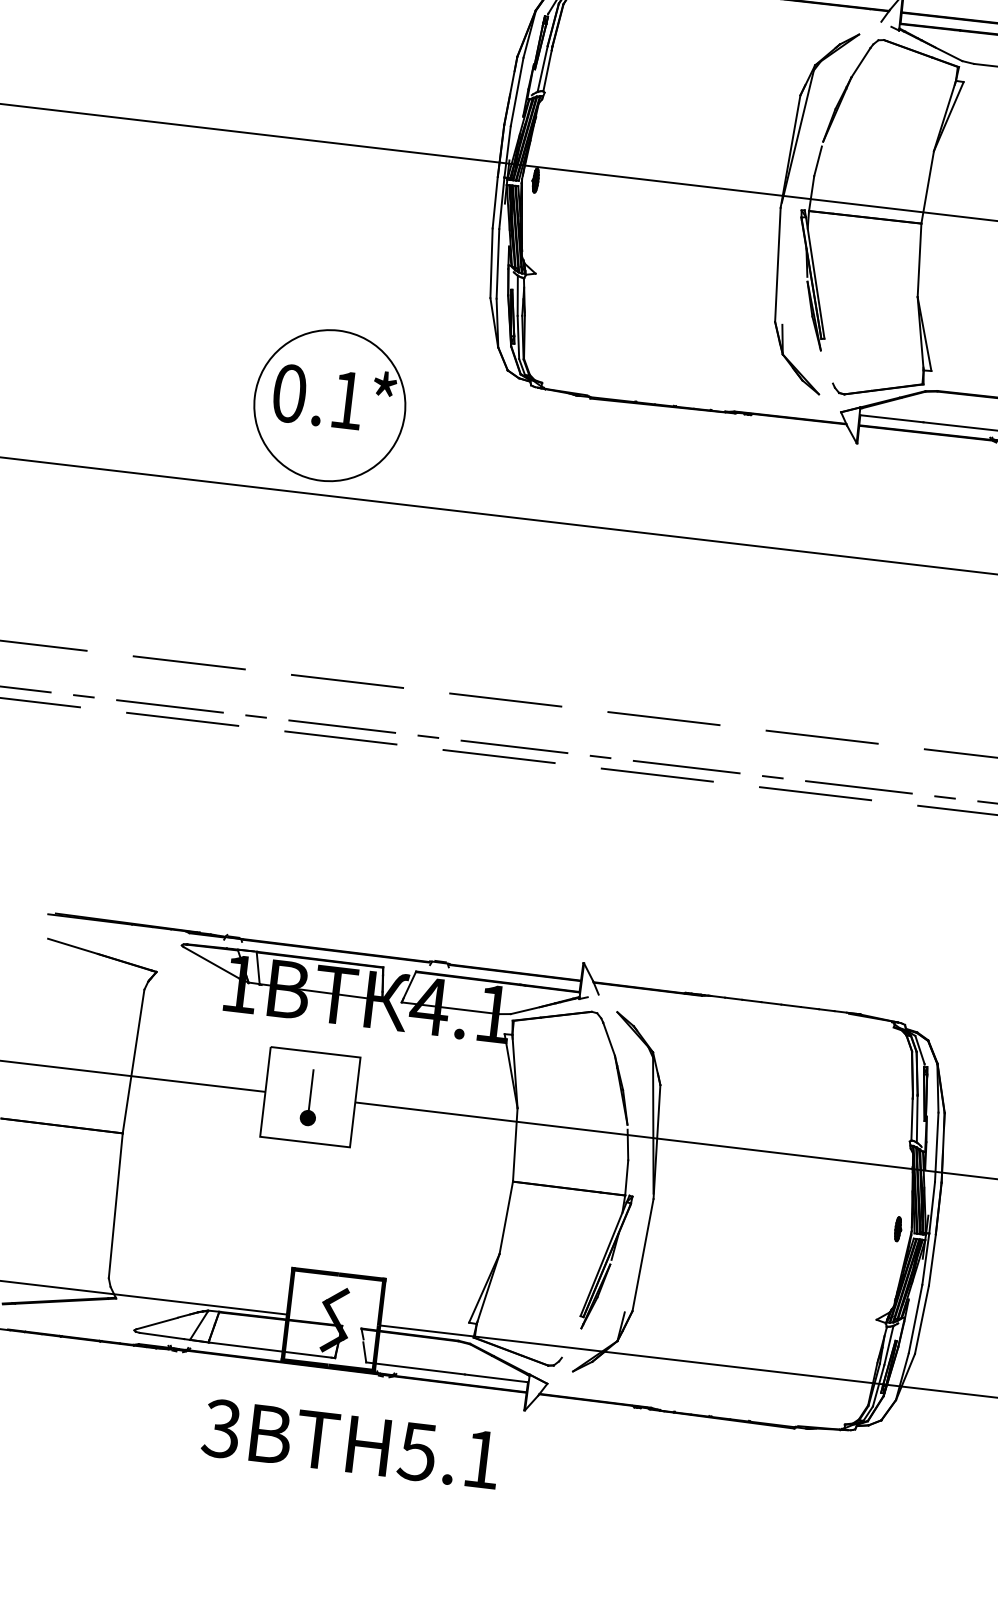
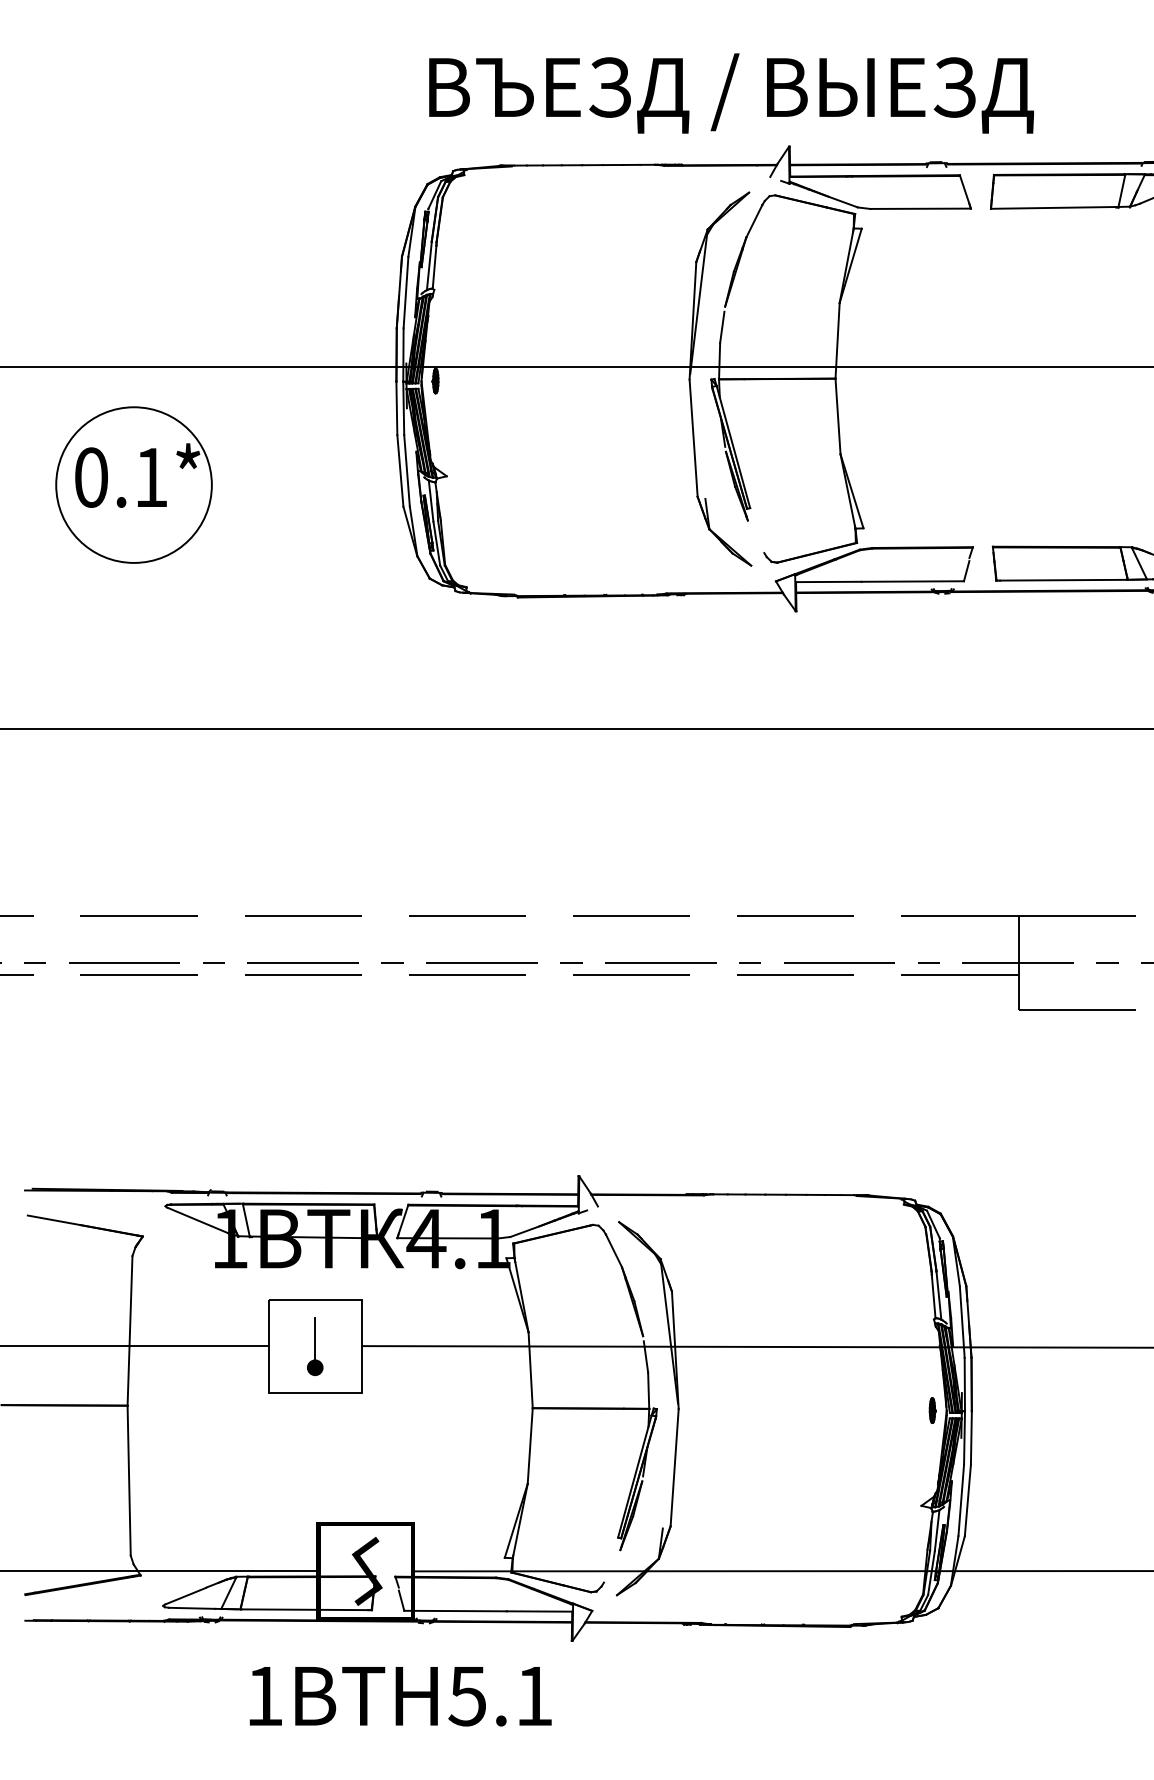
part: (329, 405) -> (133, 484), moved
text: (220, 1428) -> (263, 1695), 3 -> 1

